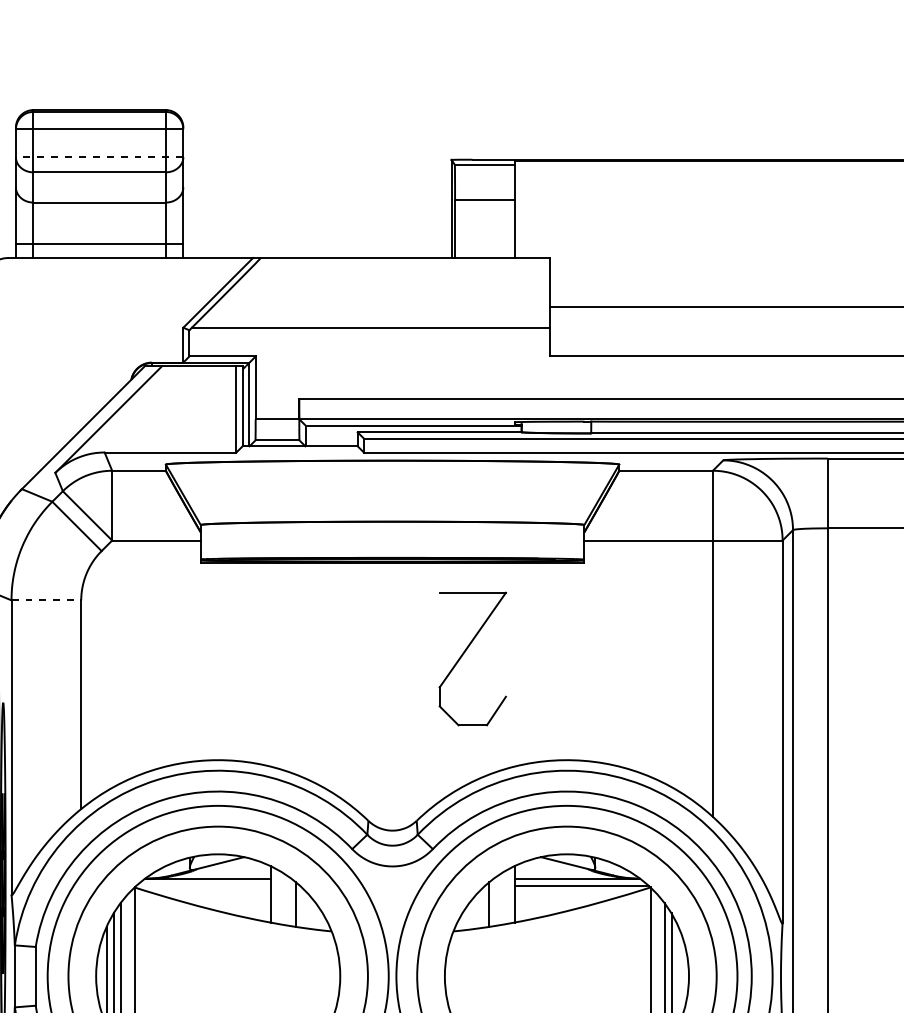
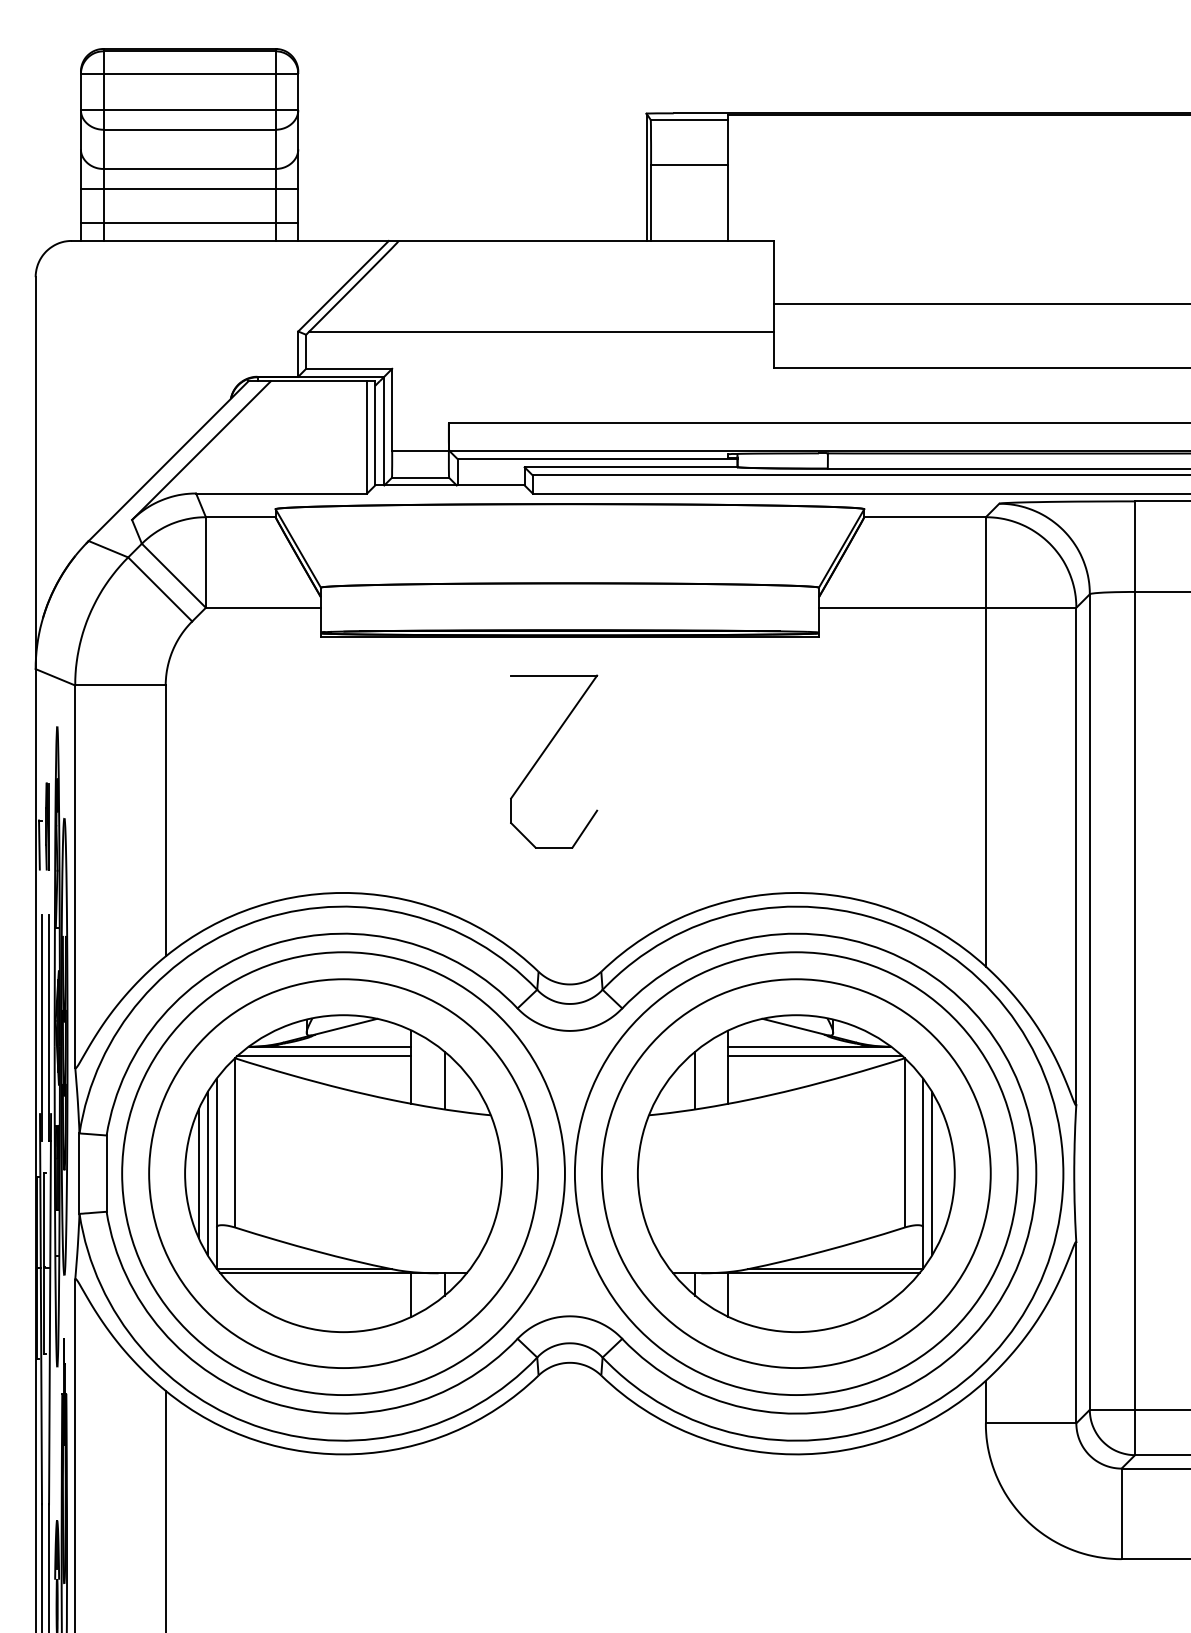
line: (99, 157) -> (189, 110), dashed -> solid
line: (99, 217) -> (189, 188), added
line: (46, 600) -> (120, 685), dashed -> solid
part: (464, 653) -> (543, 754), moved
line: (203, 885) -> (324, 1055), added

